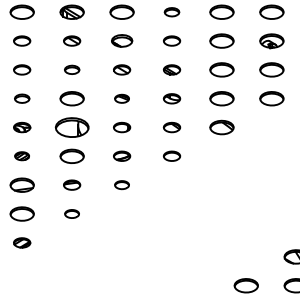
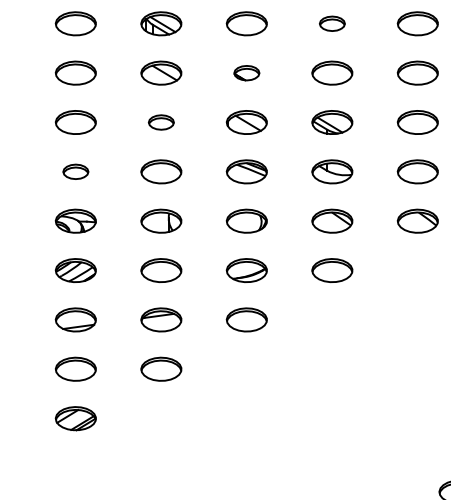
part: (21, 40) -> (74, 72), size x1.43
part: (71, 40) -> (160, 72), size x1.43
part: (171, 40) -> (331, 72), size x1.43
part: (121, 41) -> (245, 73), size x0.71
part: (21, 69) -> (74, 121), size x1.43
part: (121, 69) -> (245, 121), size x1.43
part: (171, 69) -> (331, 121), size x1.43
part: (121, 98) -> (245, 171), size x1.67
part: (171, 98) -> (331, 171), size x1.43
part: (21, 127) -> (74, 221), size x1.43
part: (71, 127) -> (160, 221), size x0.71
part: (121, 127) -> (245, 221), size x1.43
part: (171, 127) -> (331, 221), size x1.43
part: (21, 155) -> (74, 269), size x1.67
part: (121, 155) -> (245, 269), size x1.43
part: (171, 155) -> (331, 269), size x1.43
part: (71, 184) -> (160, 318), size x1.43
part: (121, 184) -> (245, 318), size x1.67
part: (71, 213) -> (160, 368), size x1.67
part: (21, 242) -> (74, 418), size x1.43

